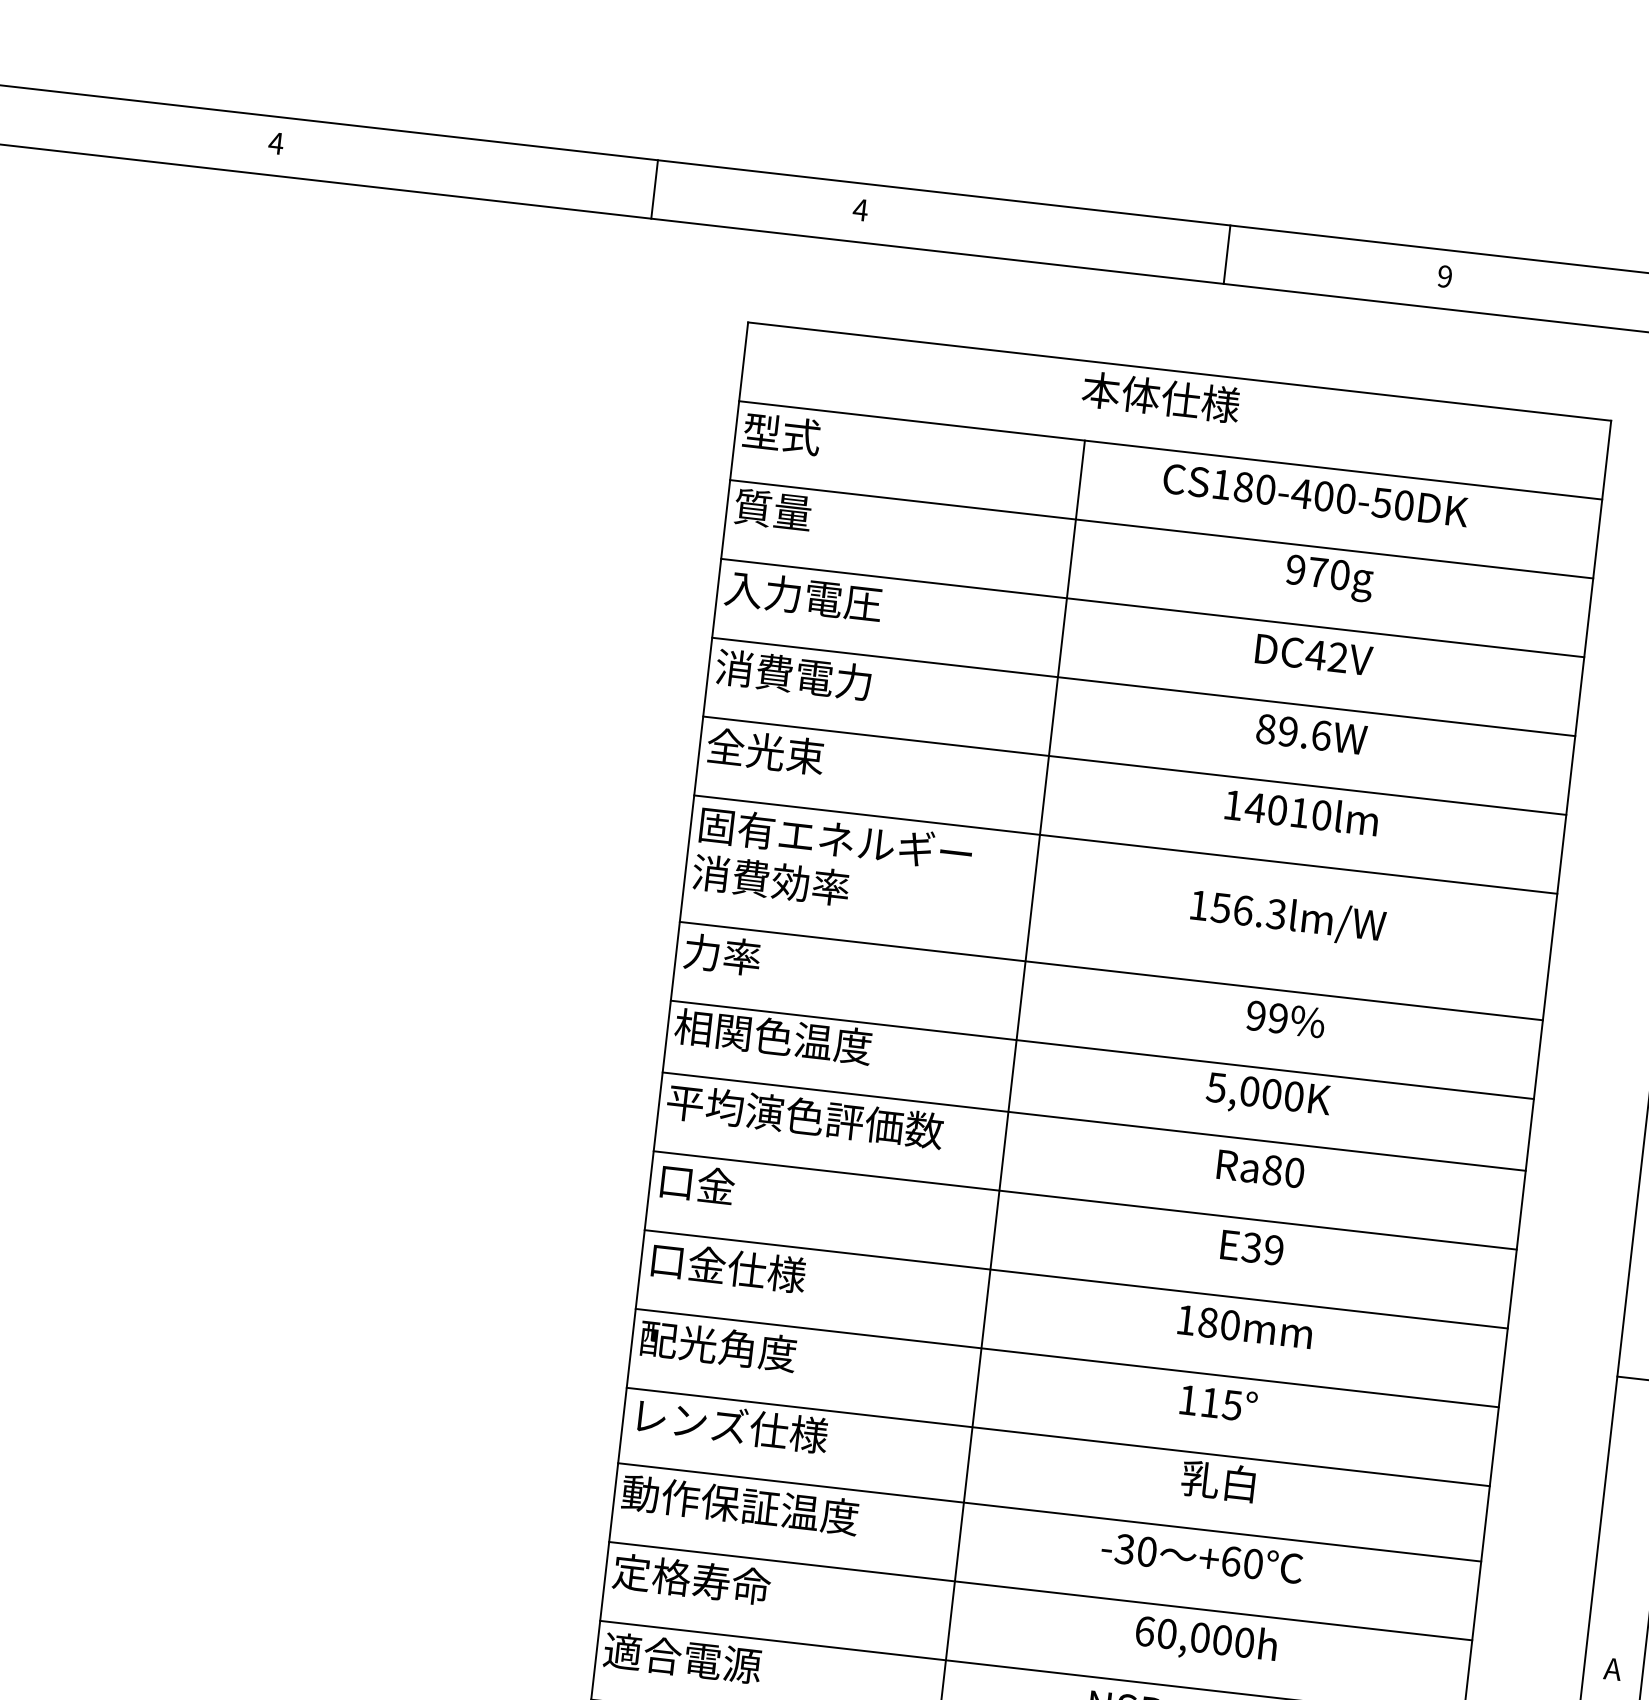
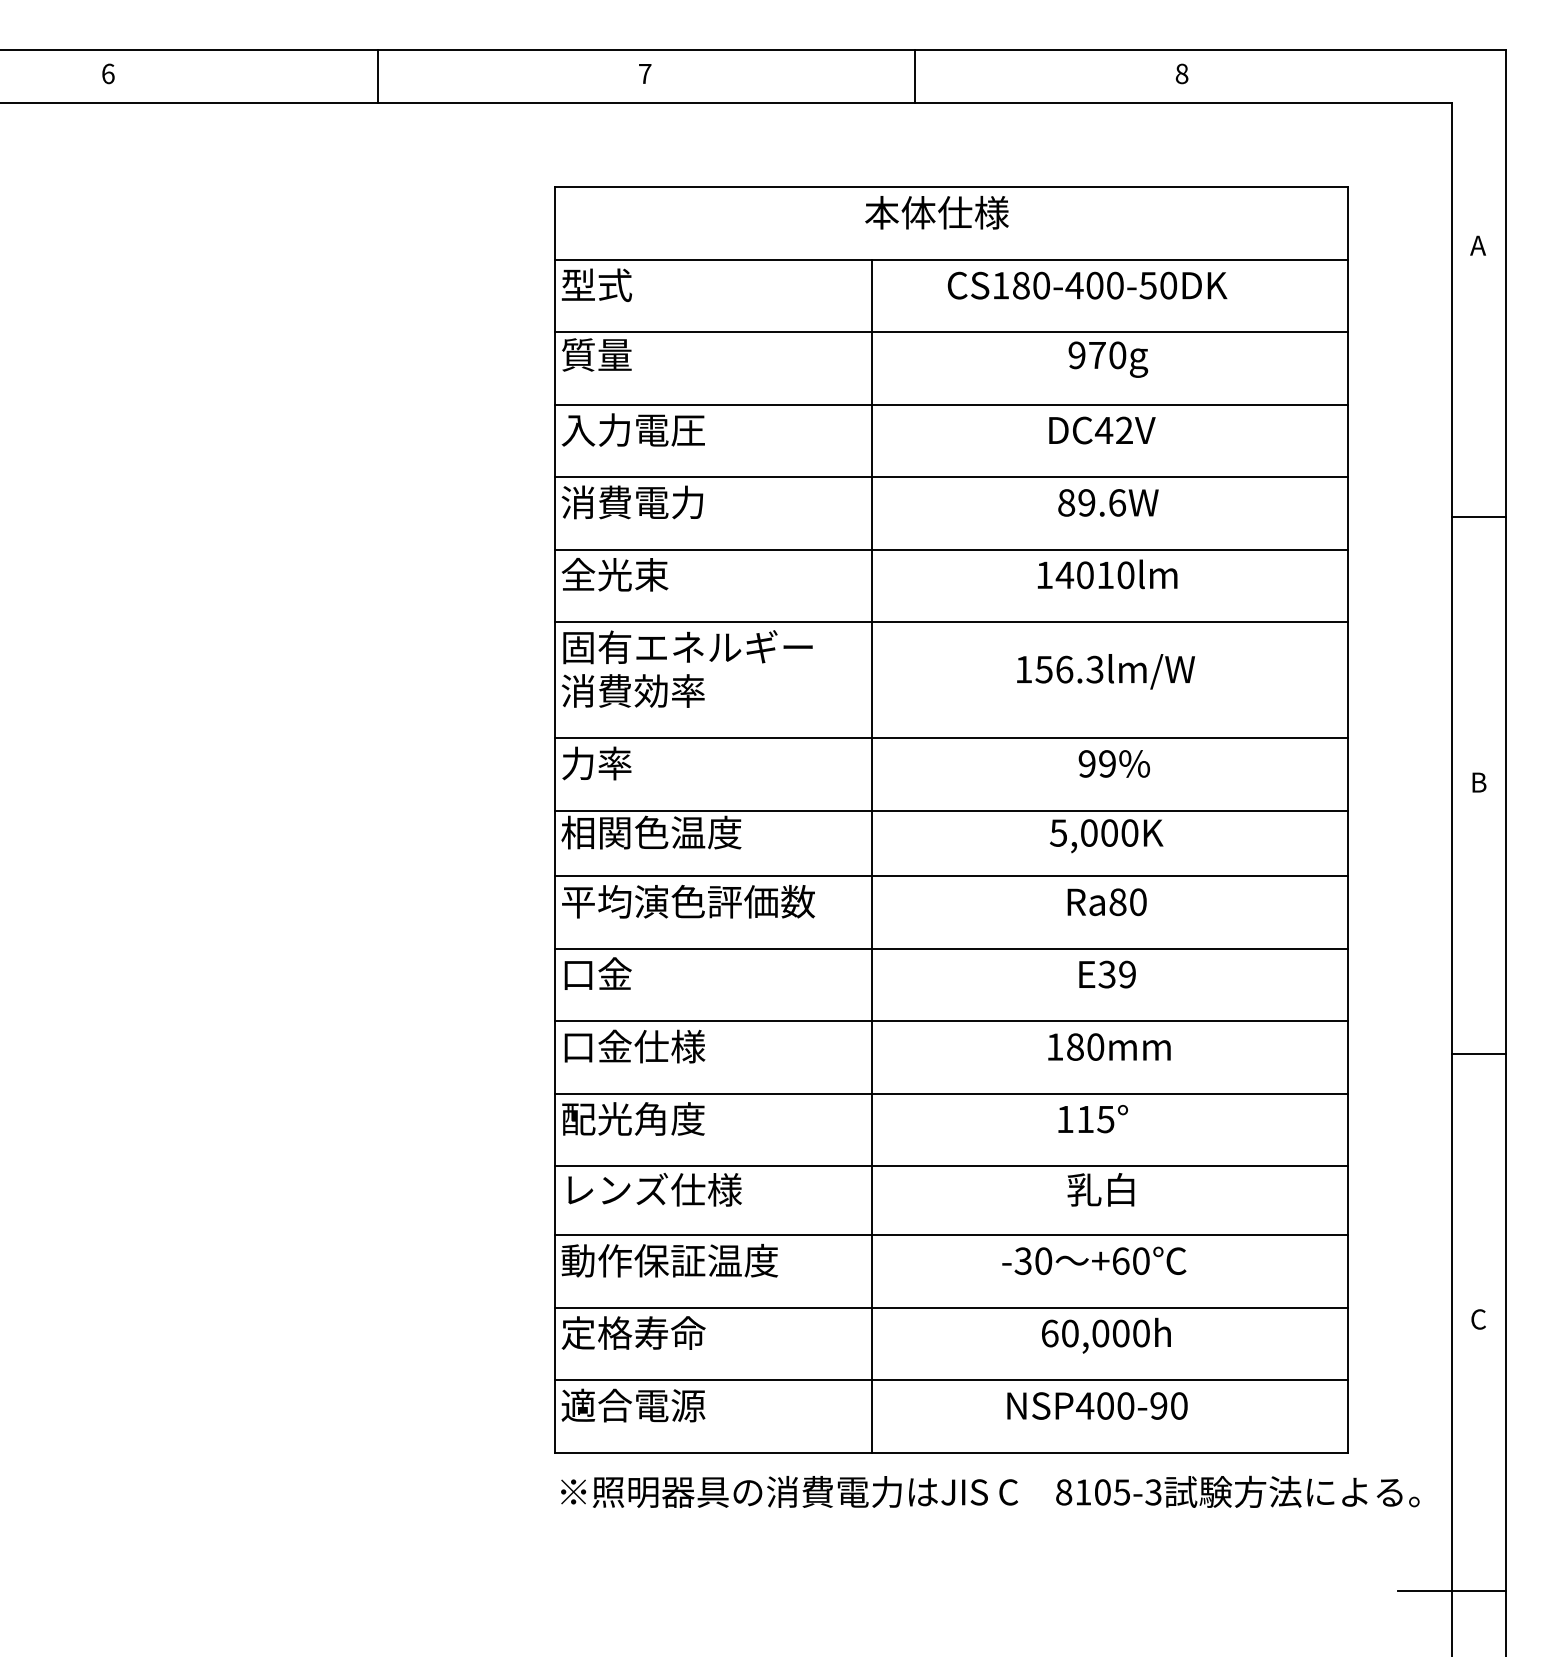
text: (275, 142) -> (107, 73), 4 -> 6
line: (654, 189) -> (378, 76), moved
text: (859, 209) -> (644, 73), 4 -> 7
line: (1227, 254) -> (915, 76), moved
text: (1444, 276) -> (1181, 73), 9 -> 8
text: (1612, 1669) -> (1477, 1319), A -> C

